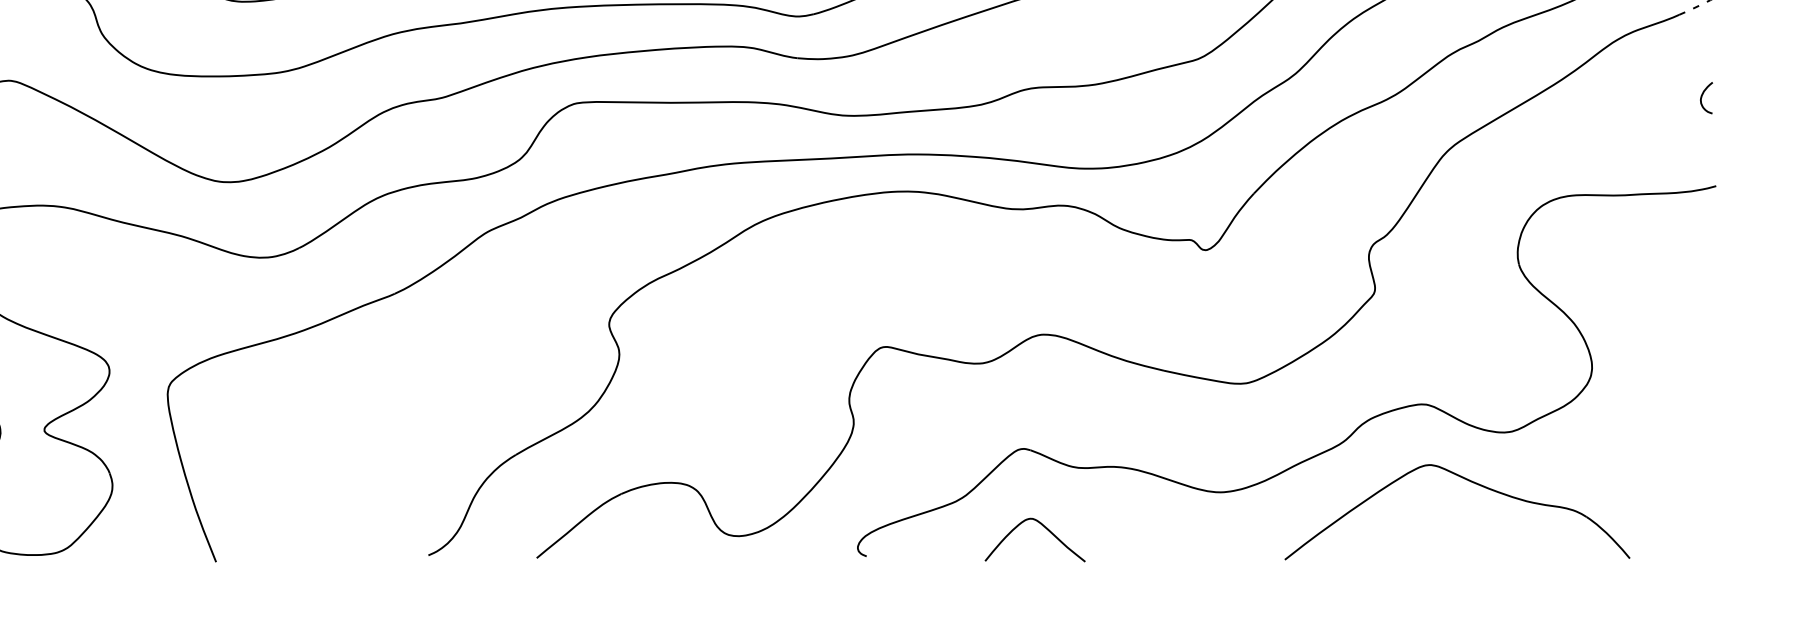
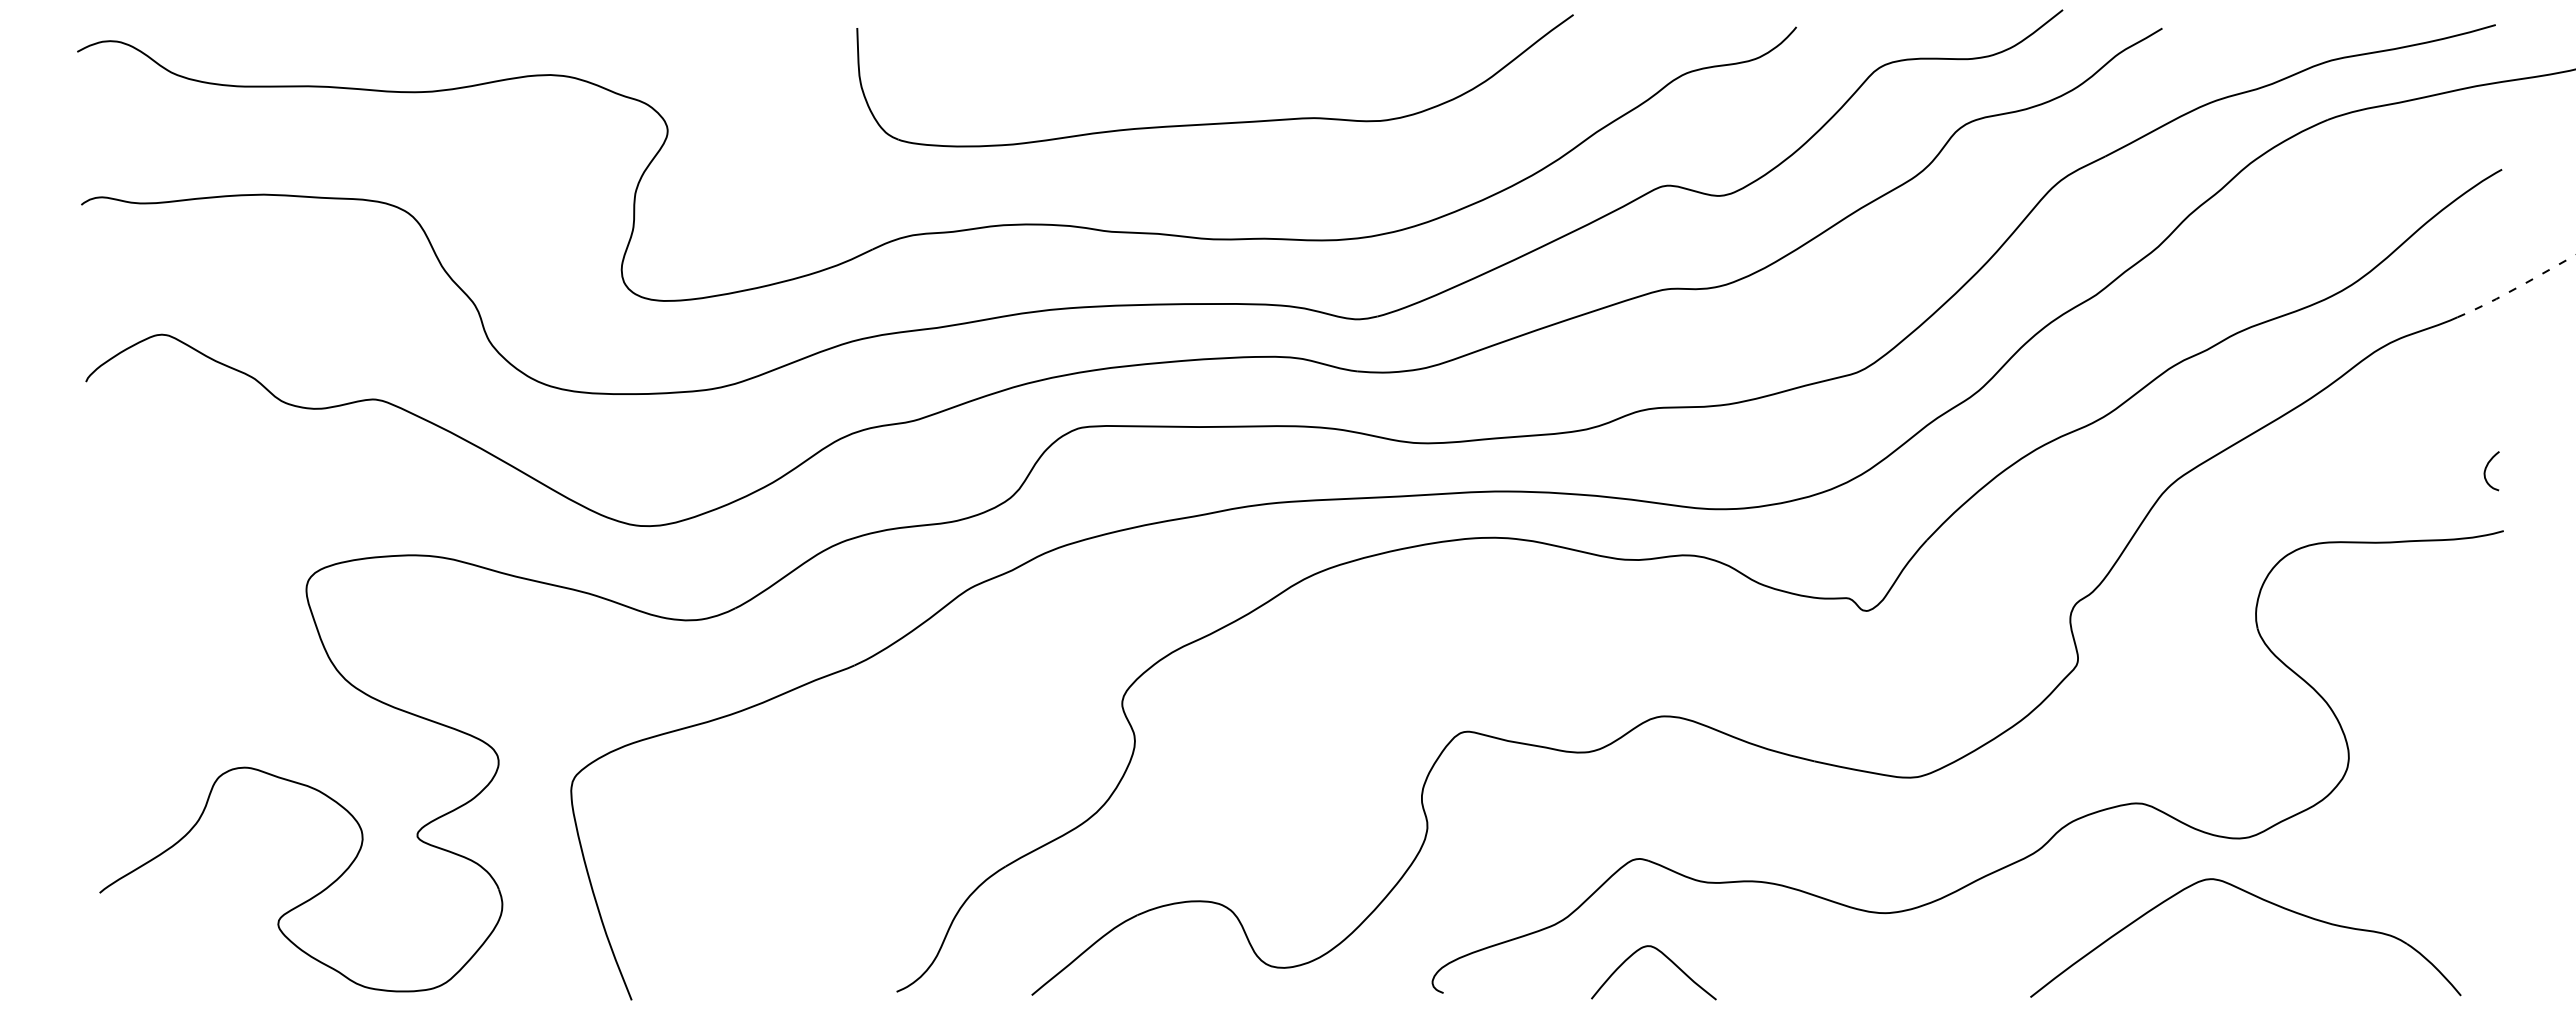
curve: (1702, 96) -> (2486, 469), moved
part: (1472, 482) -> (2264, 901), moved

